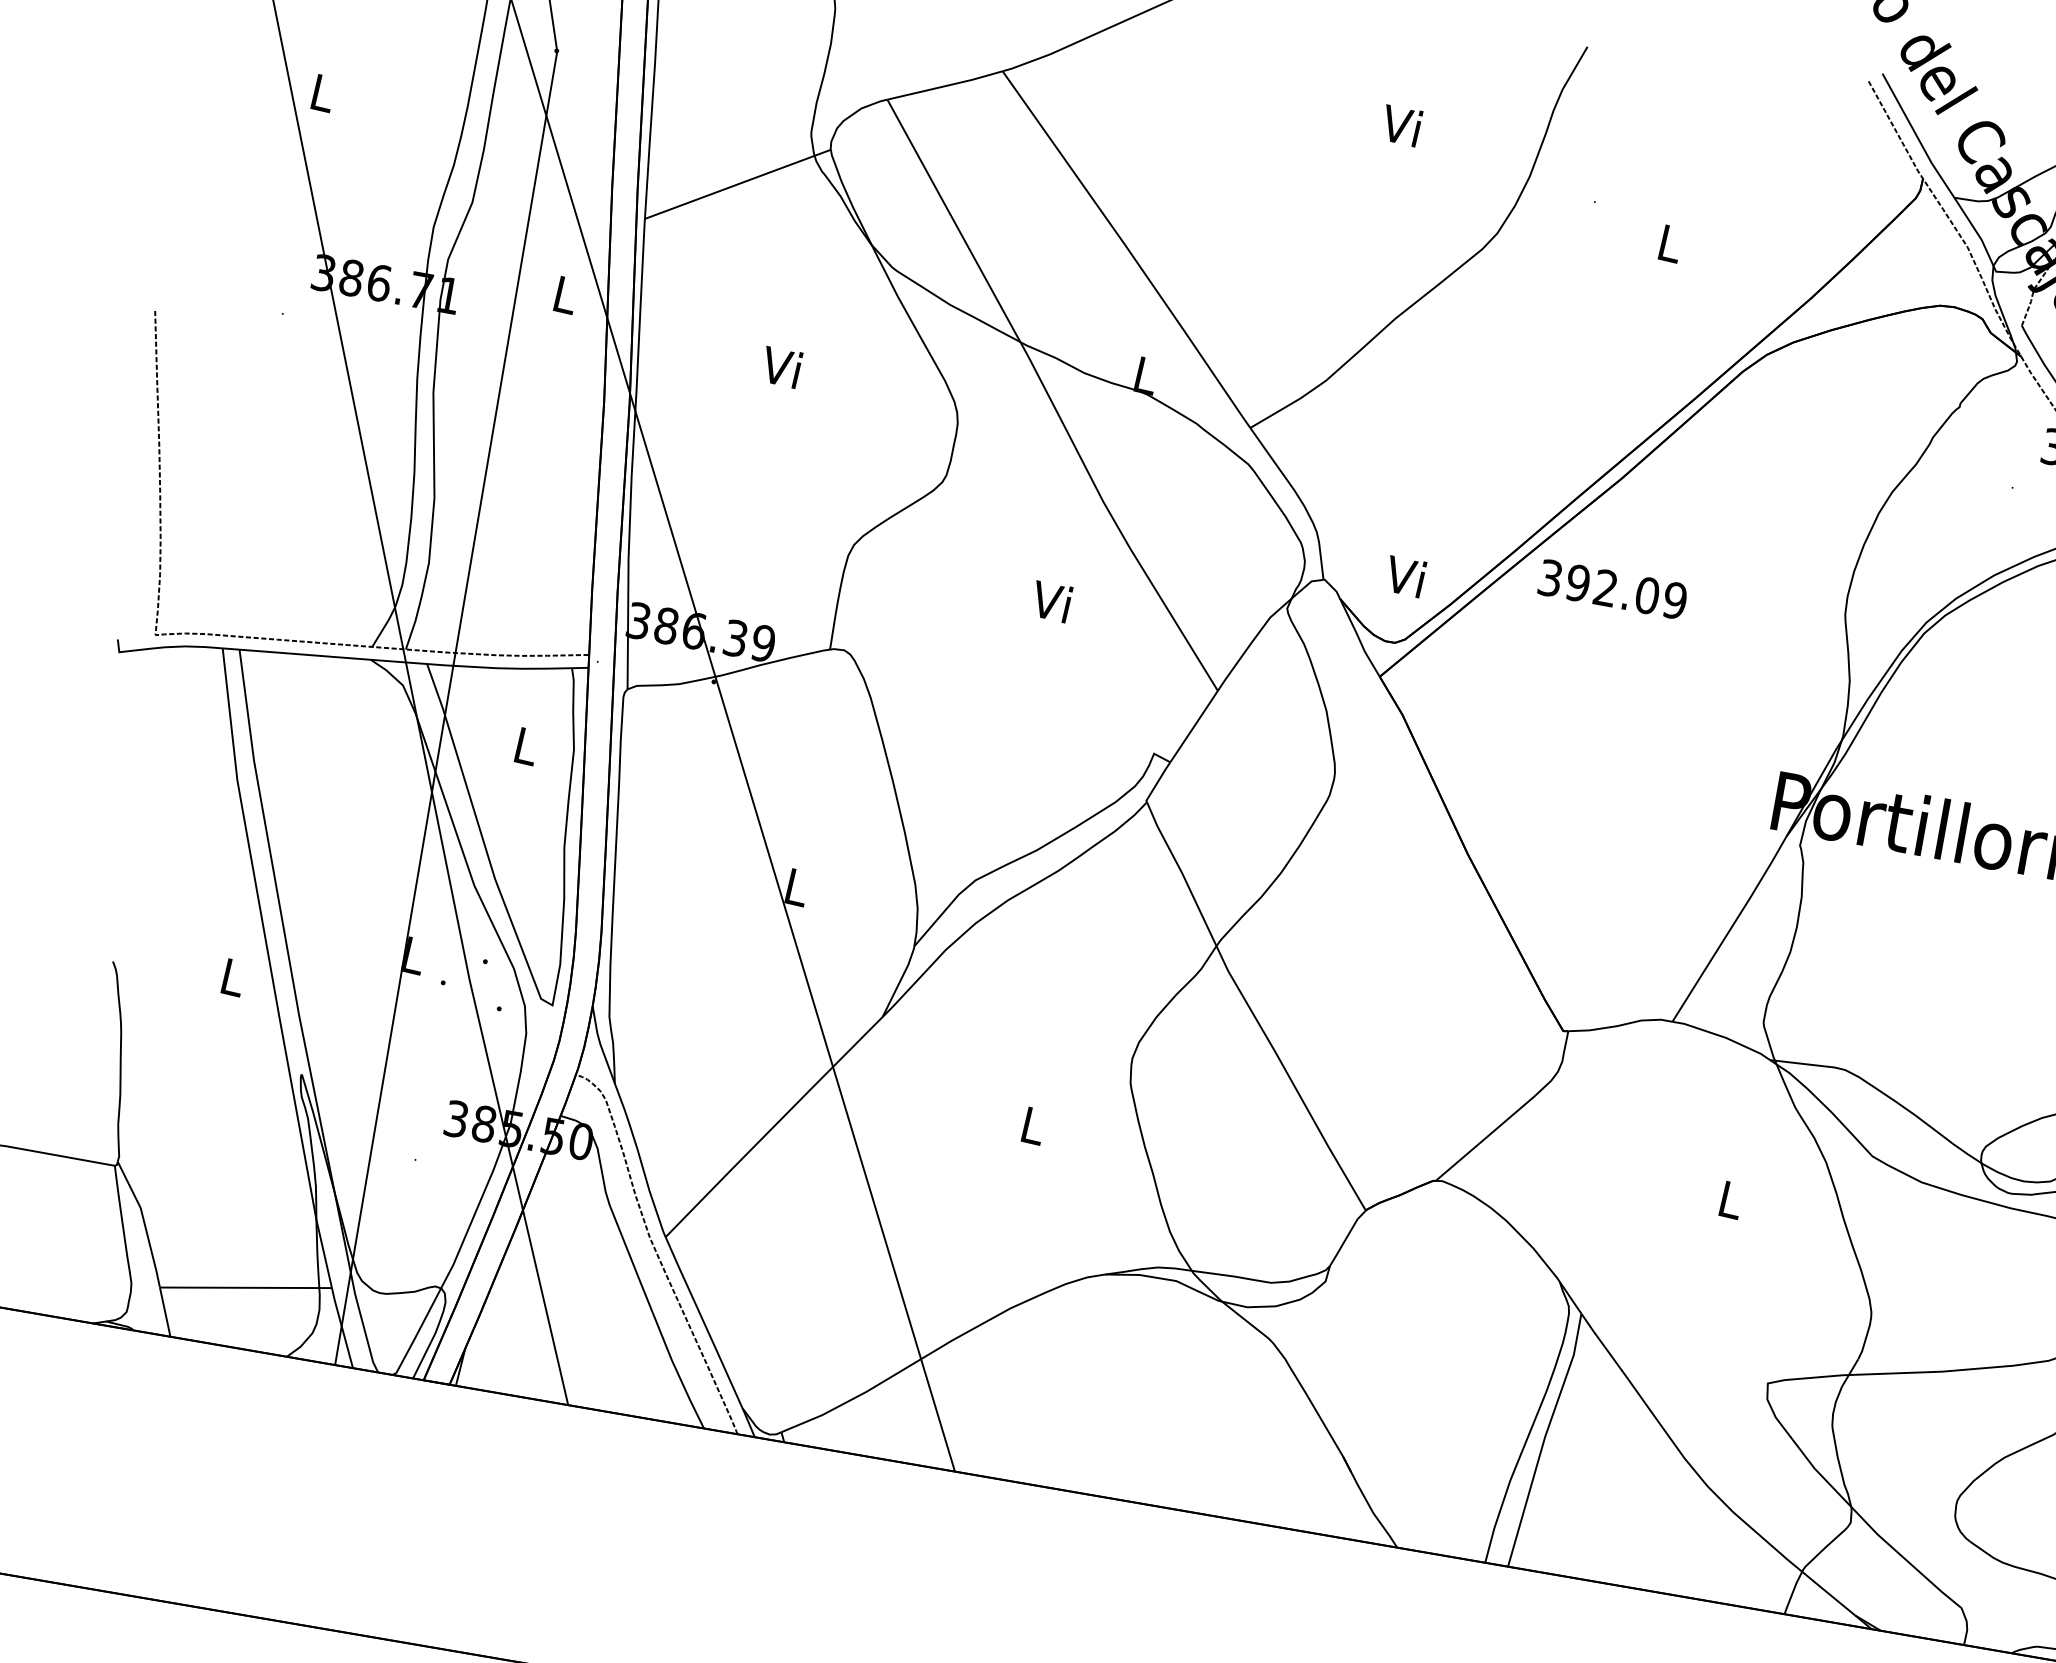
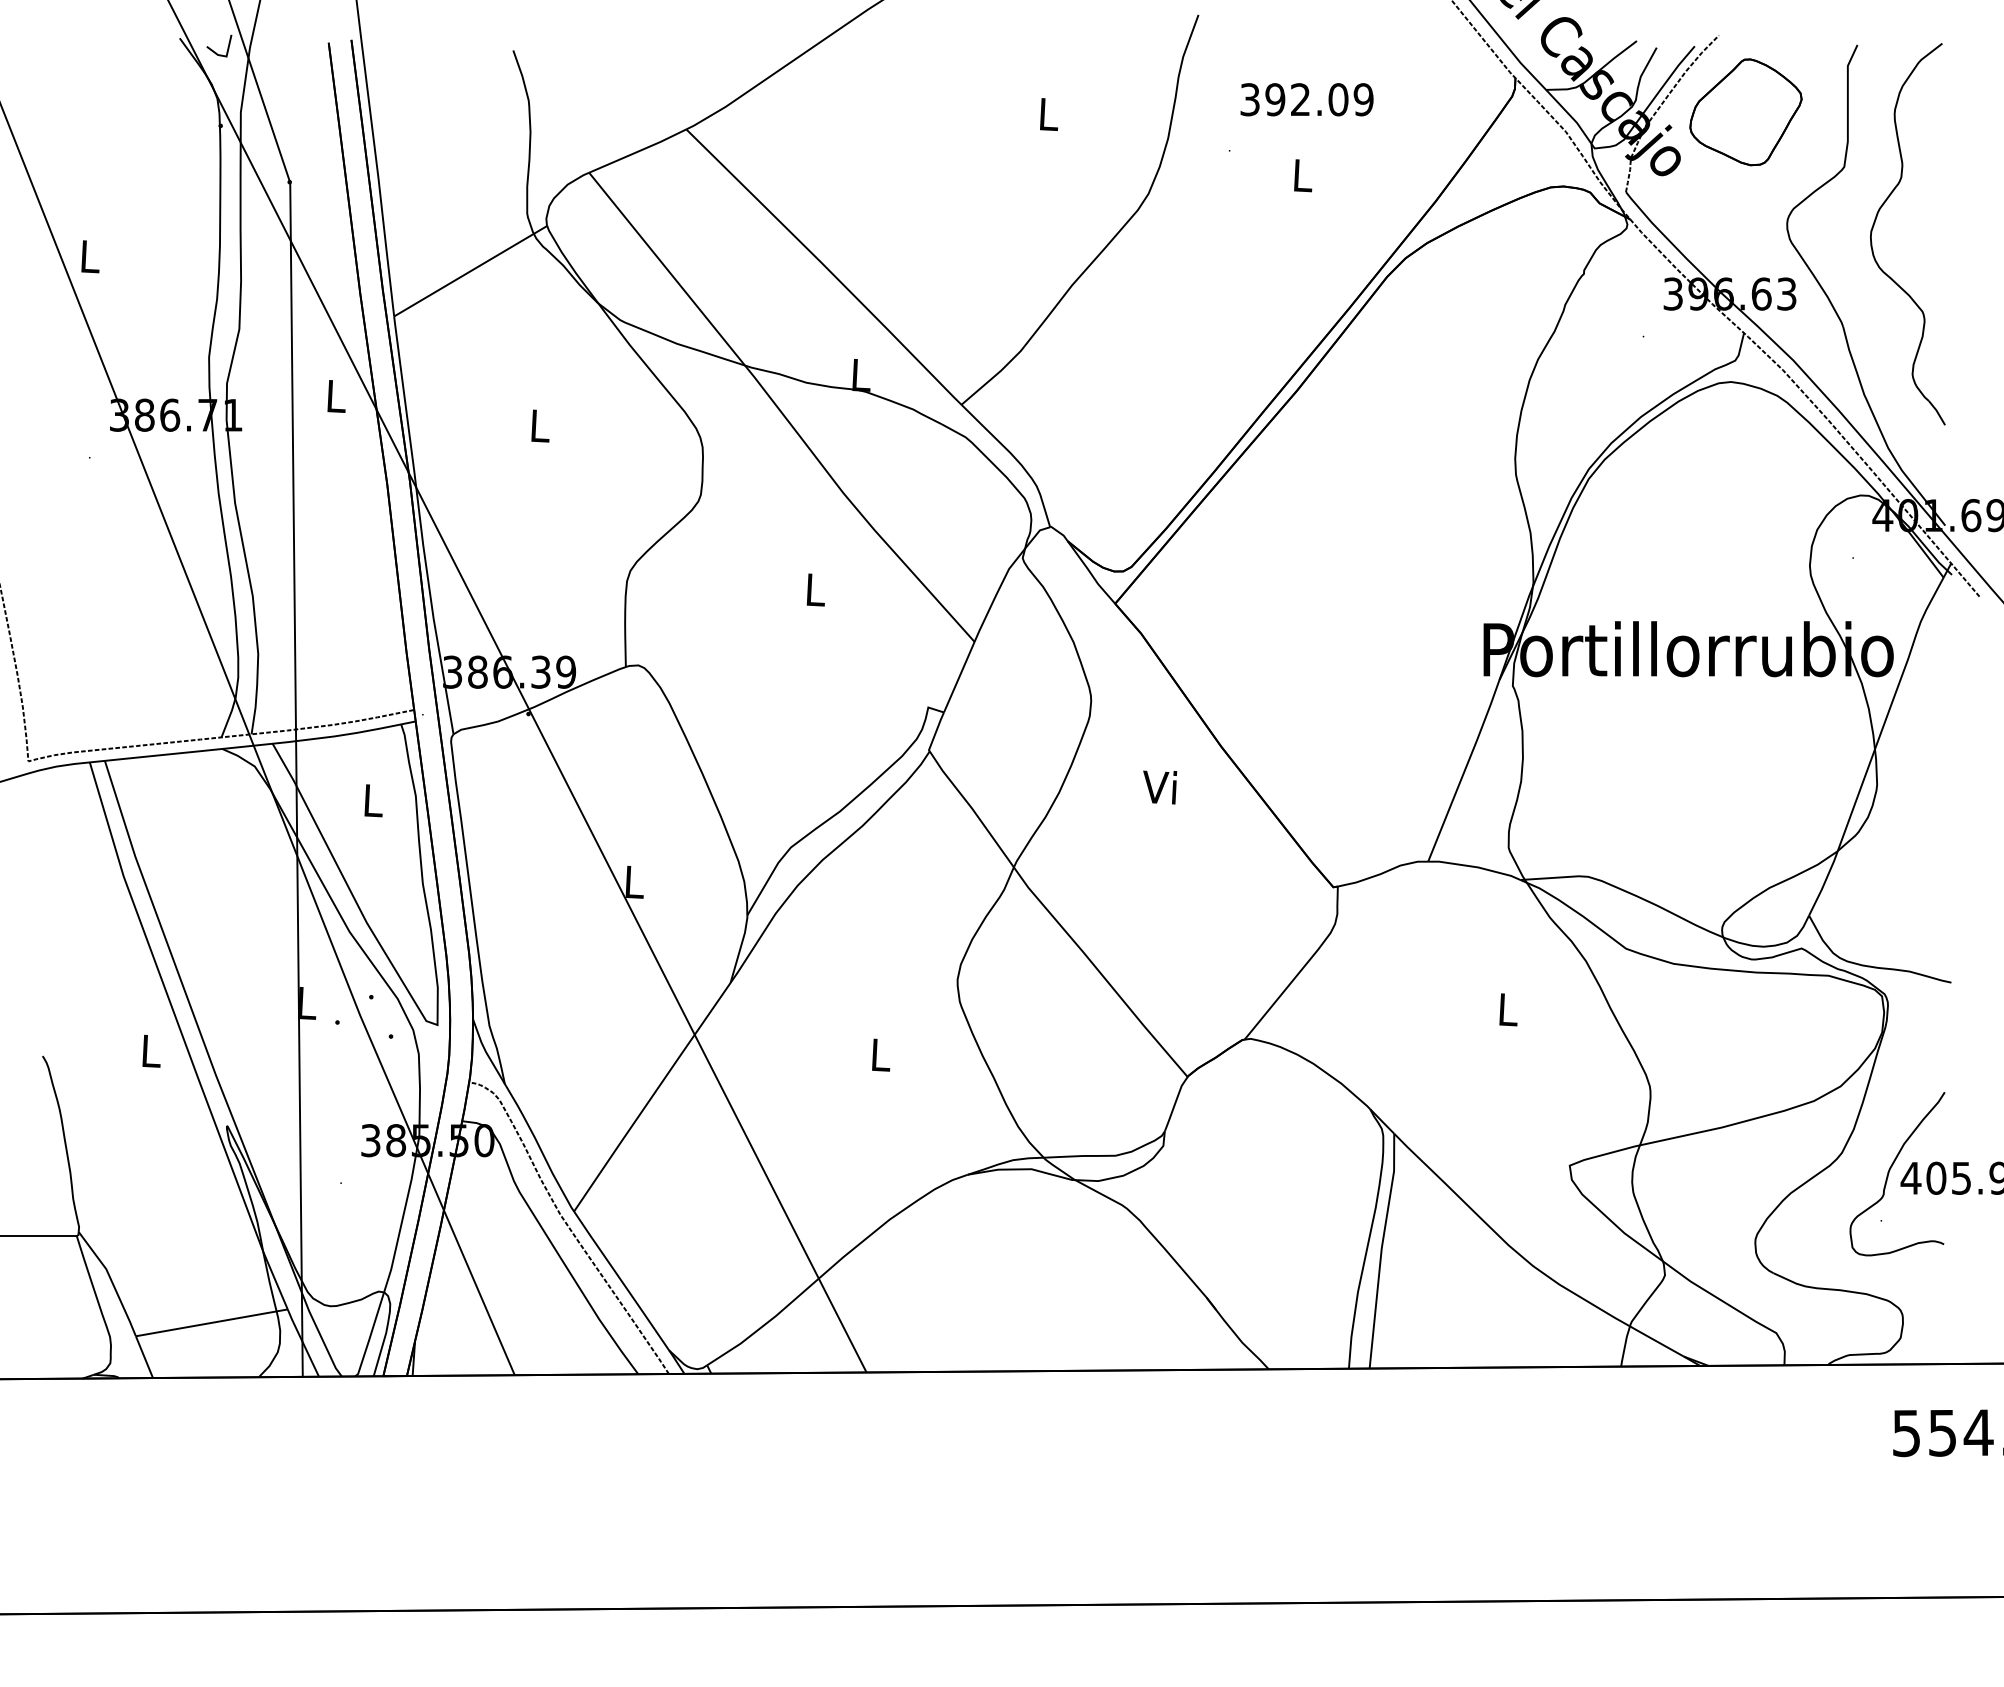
text: (1402, 126) -> (1047, 114), Vi -> L
text: (781, 367) -> (538, 425), Vi -> L
text: (1406, 576) -> (1160, 787), moved
text: (1612, 589) -> (1306, 99), moved
text: (1051, 601) -> (813, 589), Vi -> L

